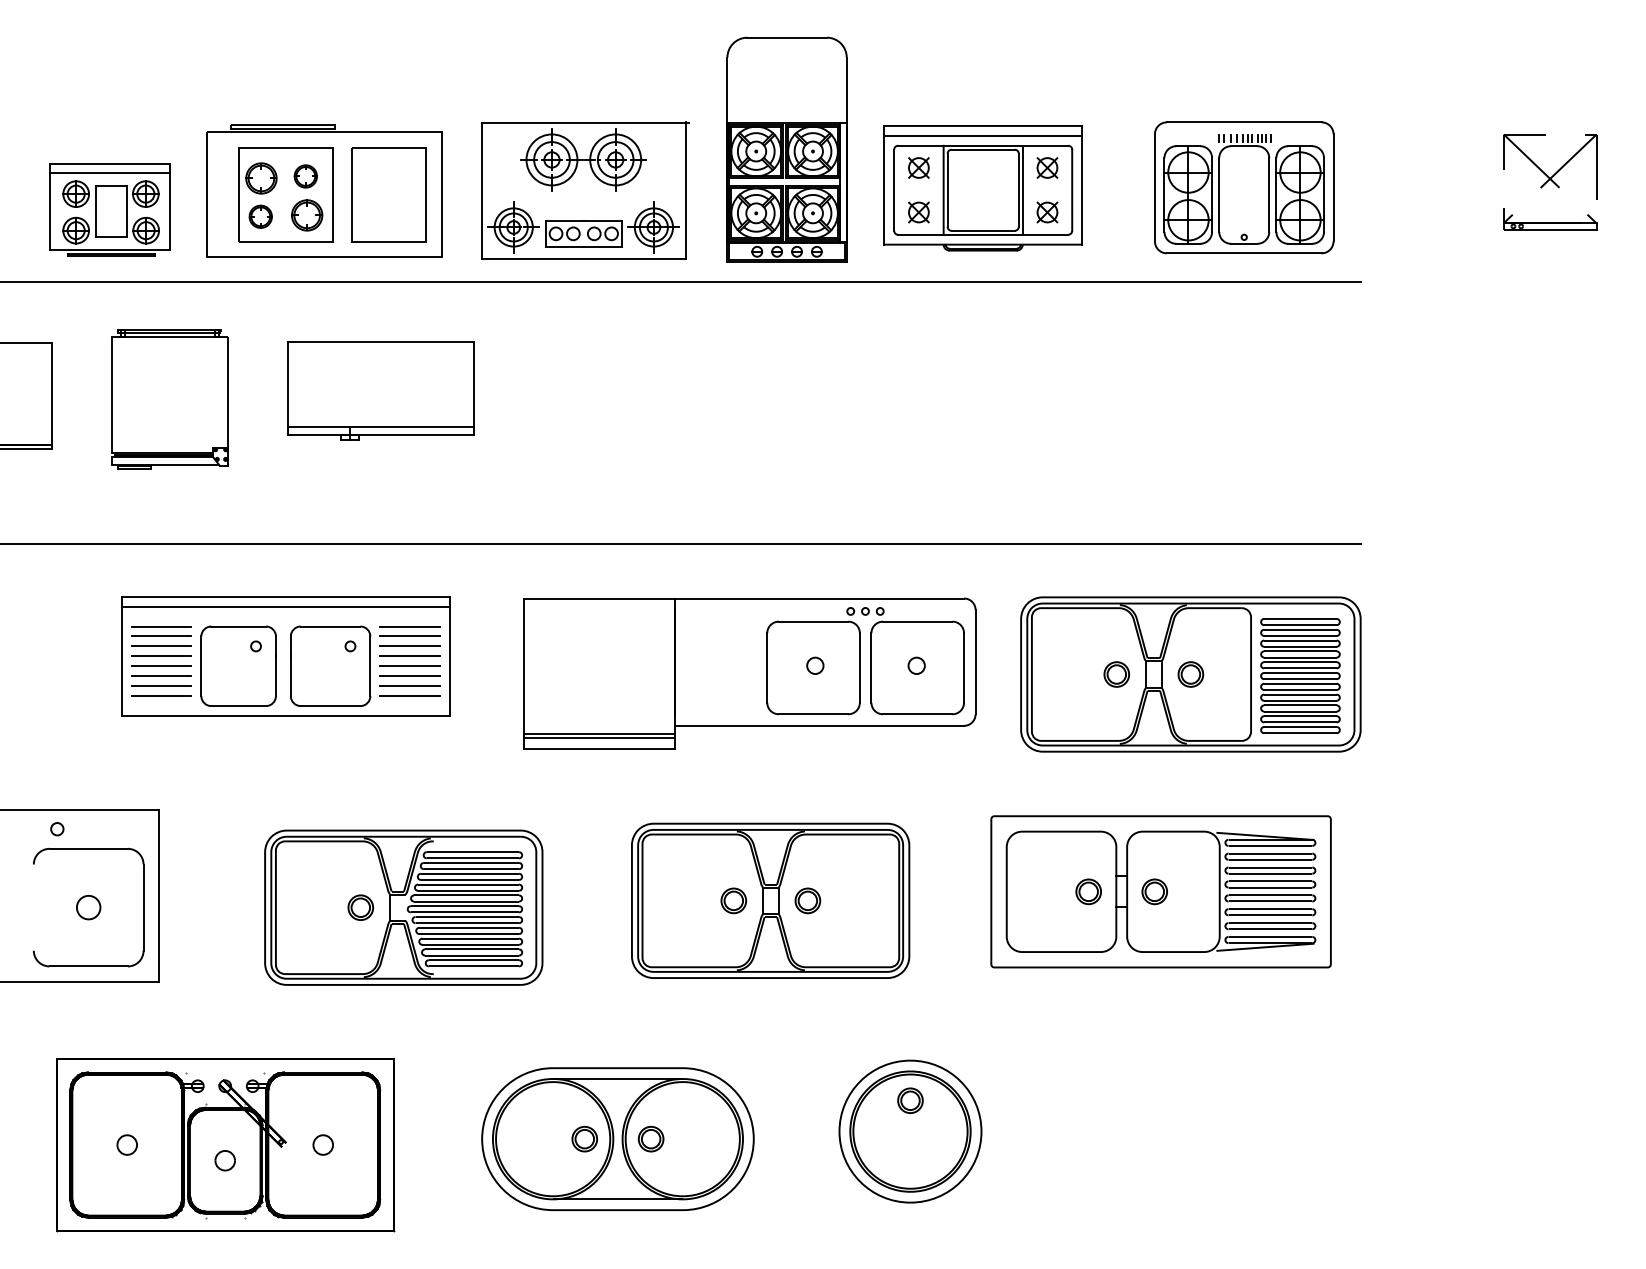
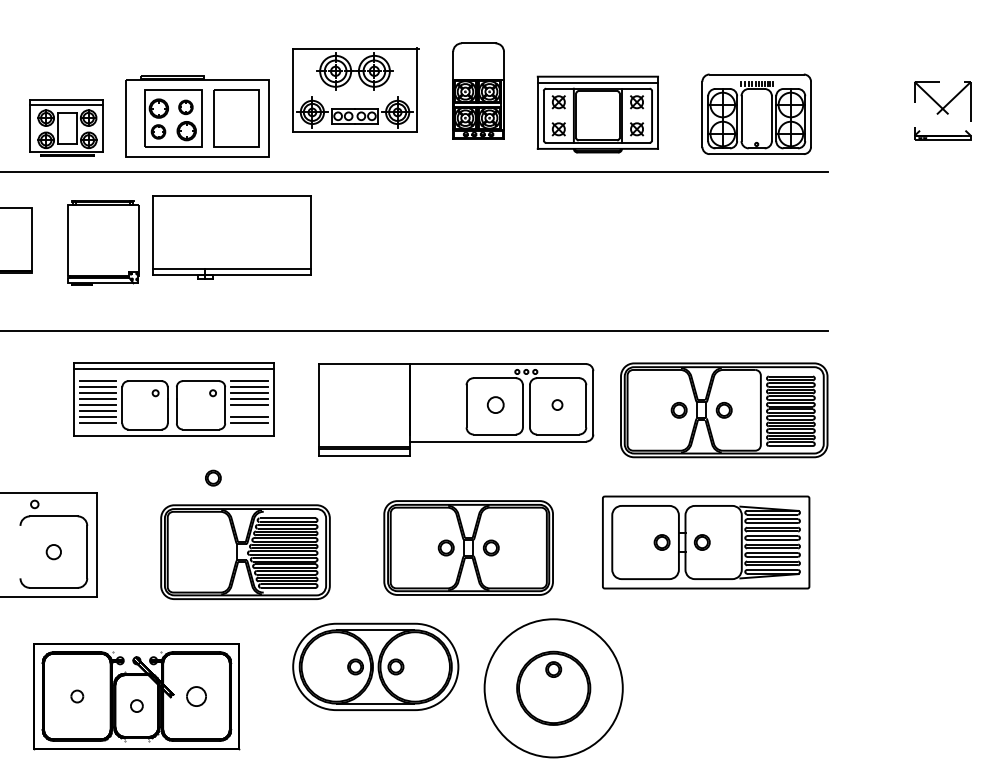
part: (786, 148) -> (478, 90), size x0.7
part: (584, 189) -> (355, 89), moved
part: (380, 390) -> (231, 237), size x1.4
circle: (814, 664) -> (495, 404), size x1.6
line: (410, 676) -> (249, 411), removed
part: (361, 906) -> (213, 477), moved
circle: (910, 1131) -> (553, 688), size x1.6
part: (617, 1138) -> (375, 666), moved
part: (323, 1144) -> (196, 696), size x1.6

